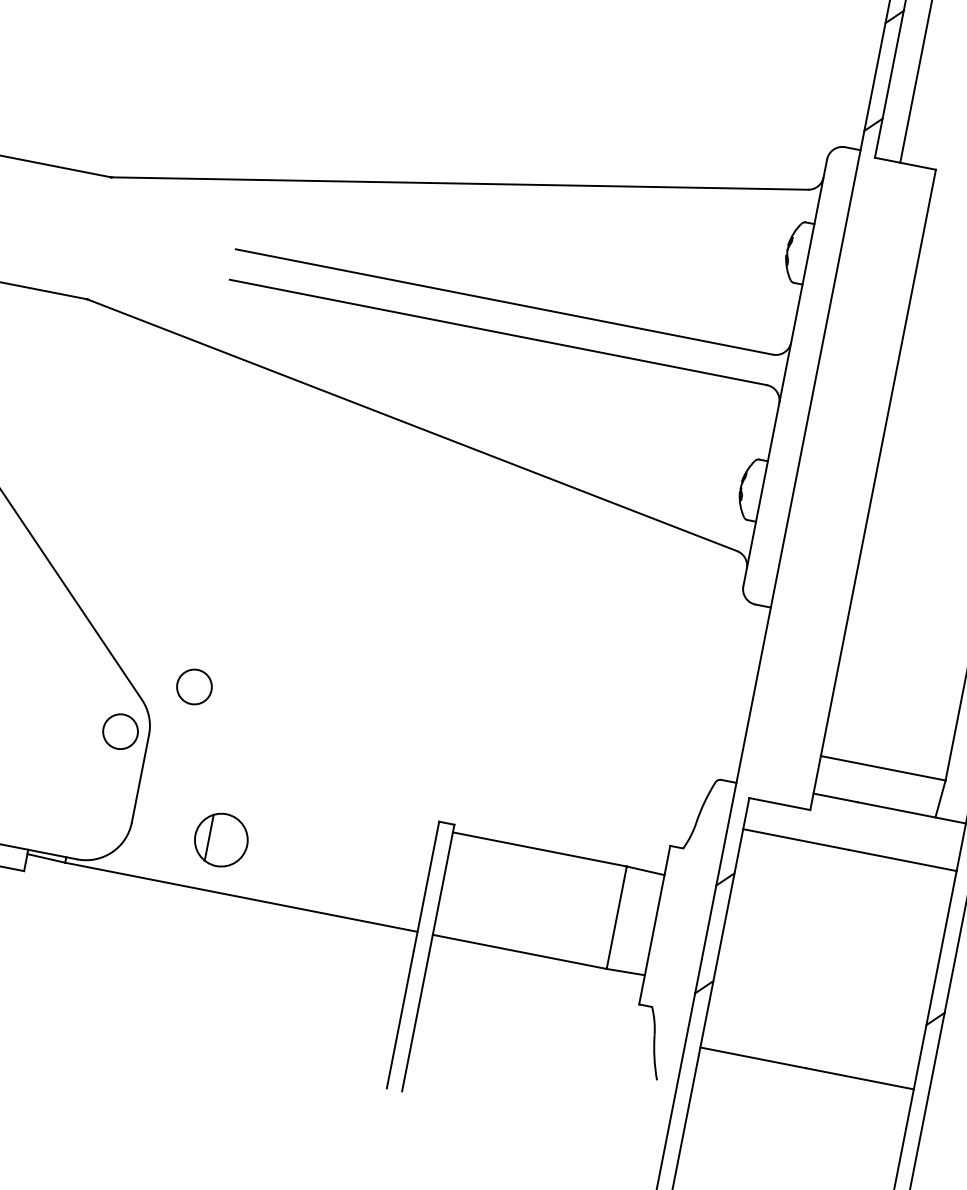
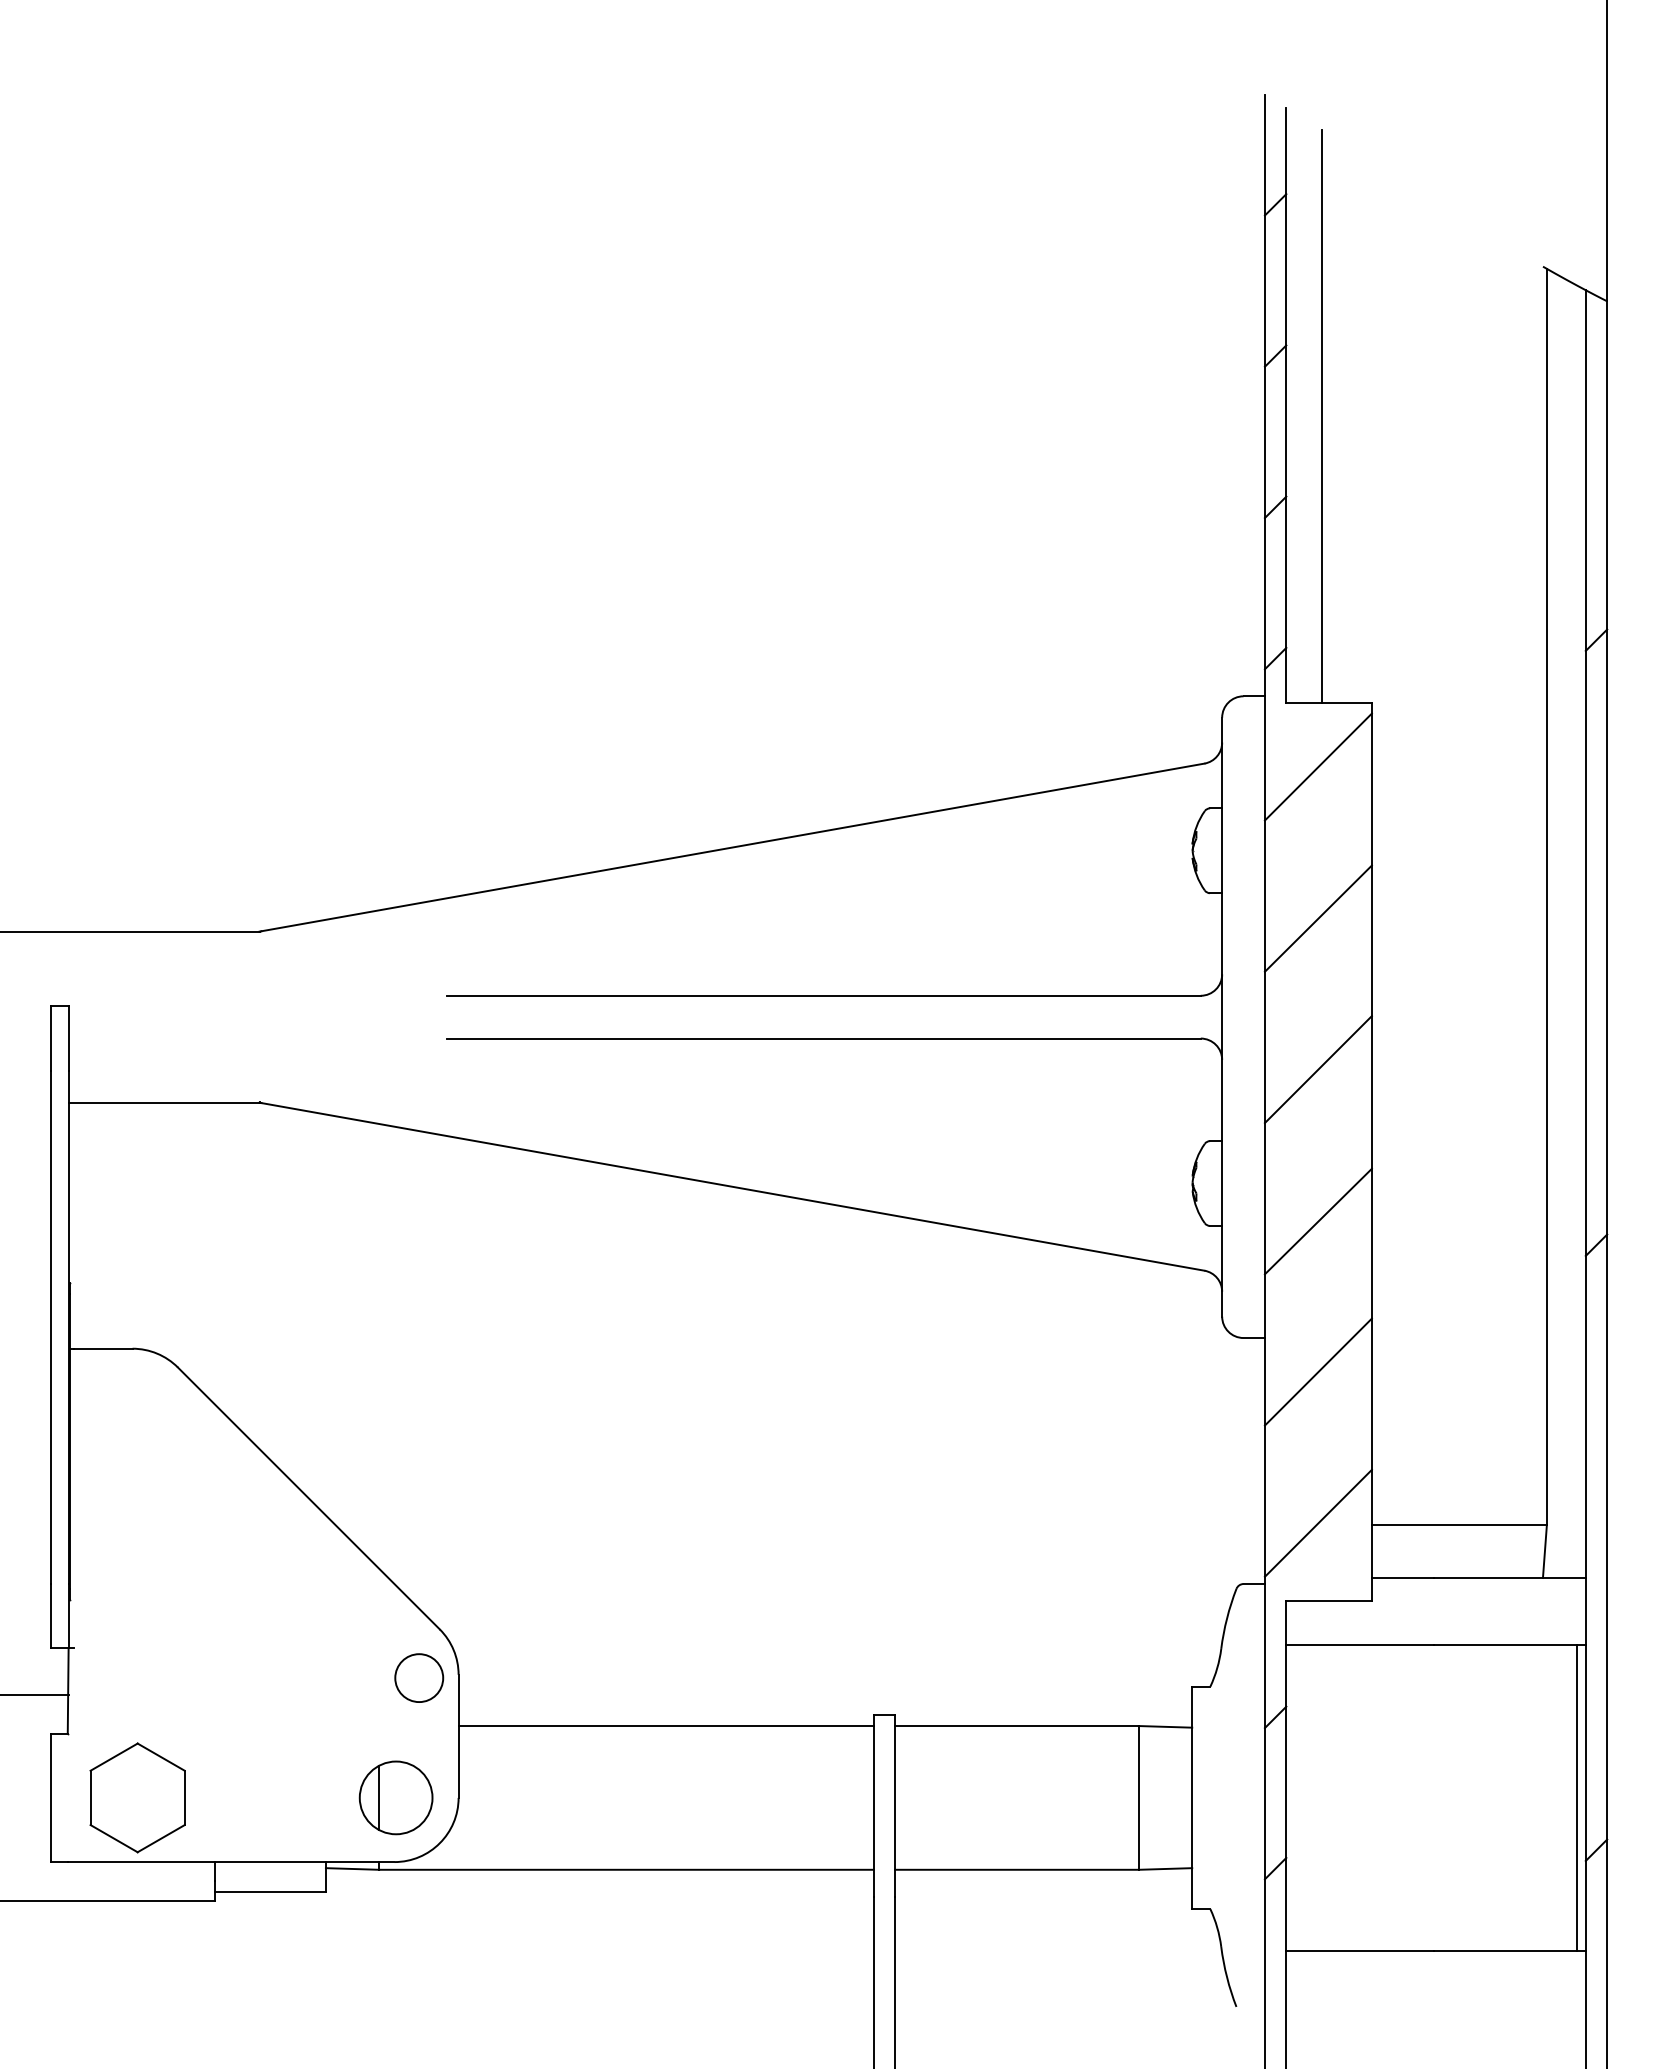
line: (888, 207) -> (1317, 766), added
line: (866, 315) -> (1317, 918), added
line: (845, 423) -> (1317, 1069), added
line: (824, 531) -> (1317, 1221), added
line: (803, 638) -> (1317, 1371), added
circle: (194, 686) -> (507, 1597), removed
line: (782, 746) -> (1317, 1522), added
line: (289, 800) -> (665, 1726), added
part: (220, 839) -> (395, 1797), moved
line: (929, 978) -> (1577, 1797), added

